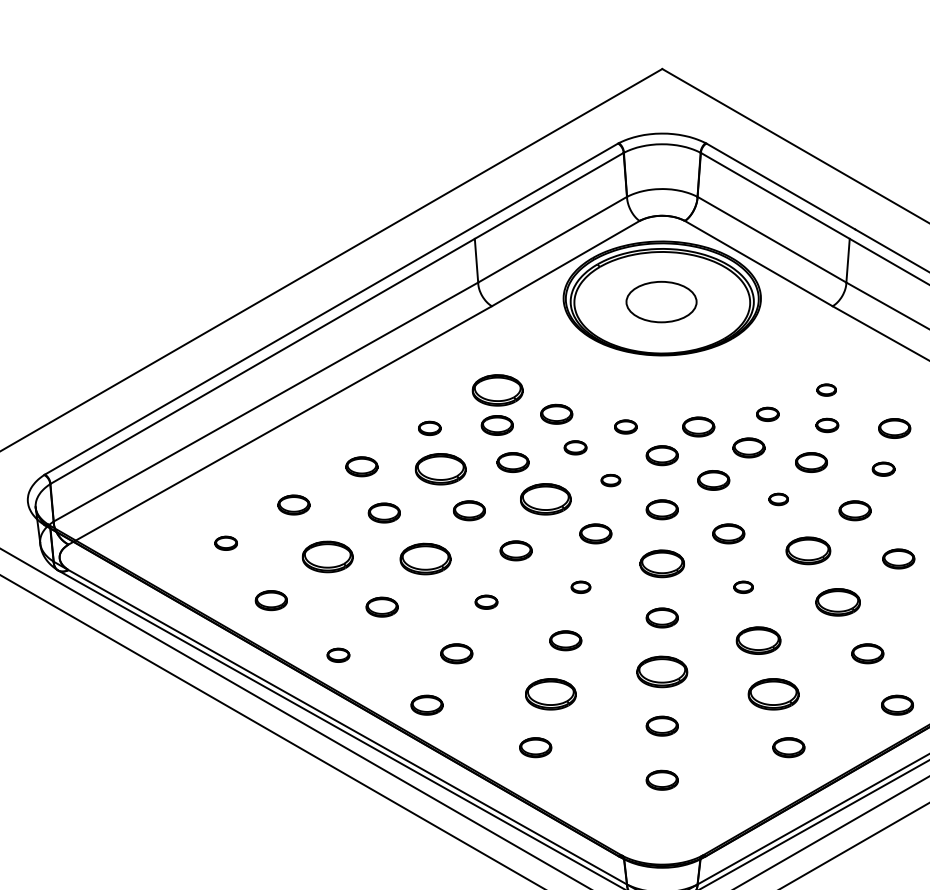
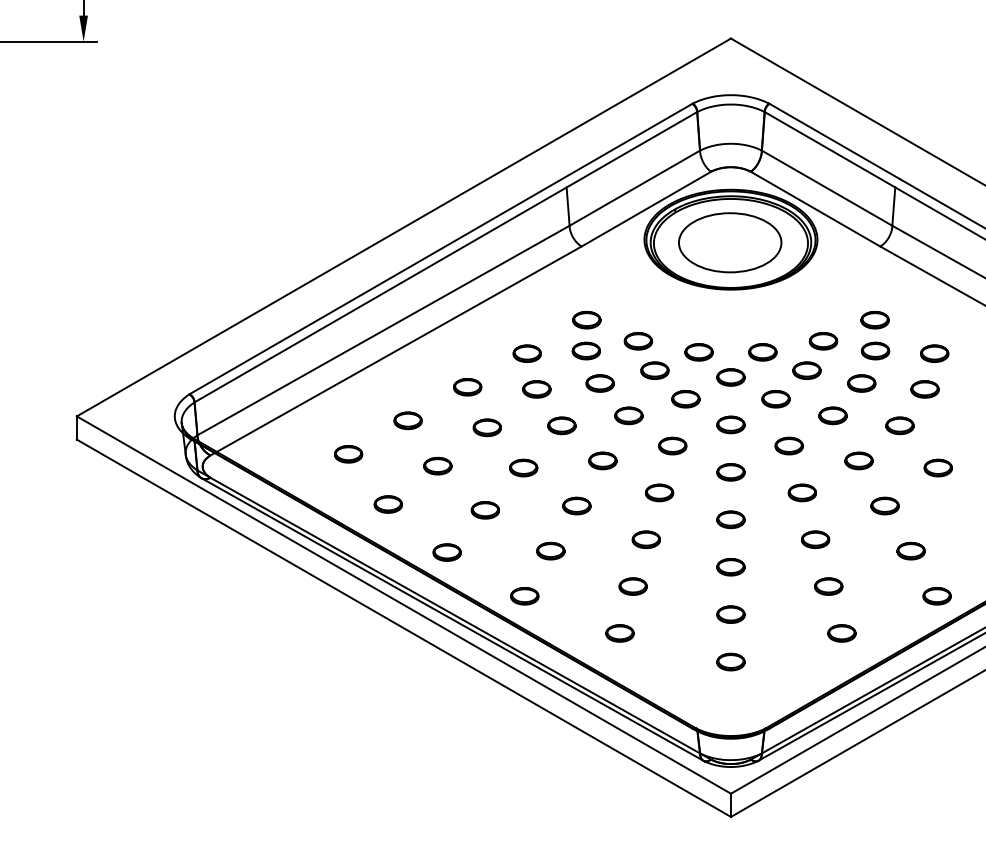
part: (661, 301) -> (730, 242), size x1.67
part: (497, 389) -> (586, 319), size x0.62
part: (826, 389) -> (874, 319), size x1.67
part: (767, 414) -> (823, 341), size x1.43
part: (827, 424) -> (875, 350), size x1.43
part: (625, 427) -> (698, 352), size x1.43
part: (429, 428) -> (526, 353), size x1.43
part: (575, 447) -> (654, 370), size x1.43
part: (440, 469) -> (536, 389), size x0.62
part: (883, 469) -> (924, 389), size x1.43
part: (610, 480) -> (685, 399), size x1.67
part: (545, 499) -> (628, 415), size x0.62
part: (778, 499) -> (832, 415), size x1.67
part: (225, 543) -> (348, 454), size x1.43
part: (807, 550) -> (858, 460), size x0.71
part: (327, 556) -> (437, 465), size x0.62
part: (425, 558) -> (523, 467), size x0.62
part: (661, 564) -> (730, 472), size x0.71
part: (580, 586) -> (659, 492), size x1.67
part: (742, 586) -> (801, 492), size x1.67
part: (486, 601) -> (576, 505), size x1.43
part: (837, 601) -> (884, 505), size x0.71
part: (758, 640) -> (815, 539), size x0.71
part: (337, 655) -> (446, 552), size x1.43
part: (661, 672) -> (730, 567), size x0.62
part: (549, 694) -> (632, 586), size x0.62
part: (773, 694) -> (828, 586), size x0.62

